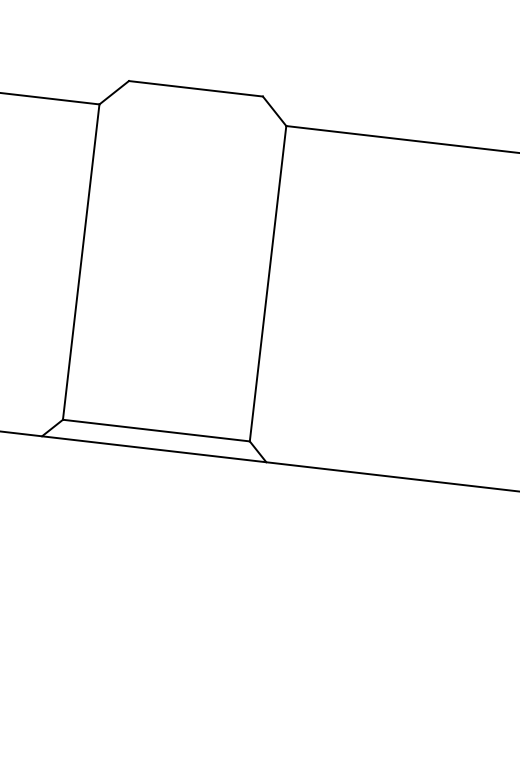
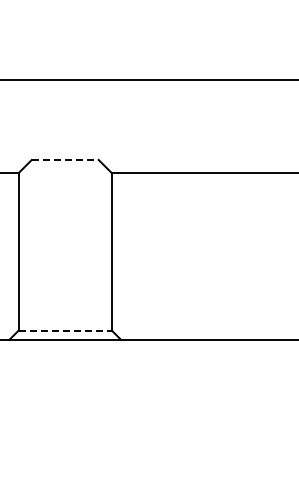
line: (196, 87) -> (65, 159), solid -> dashed
line: (156, 430) -> (65, 330), solid -> dashed

